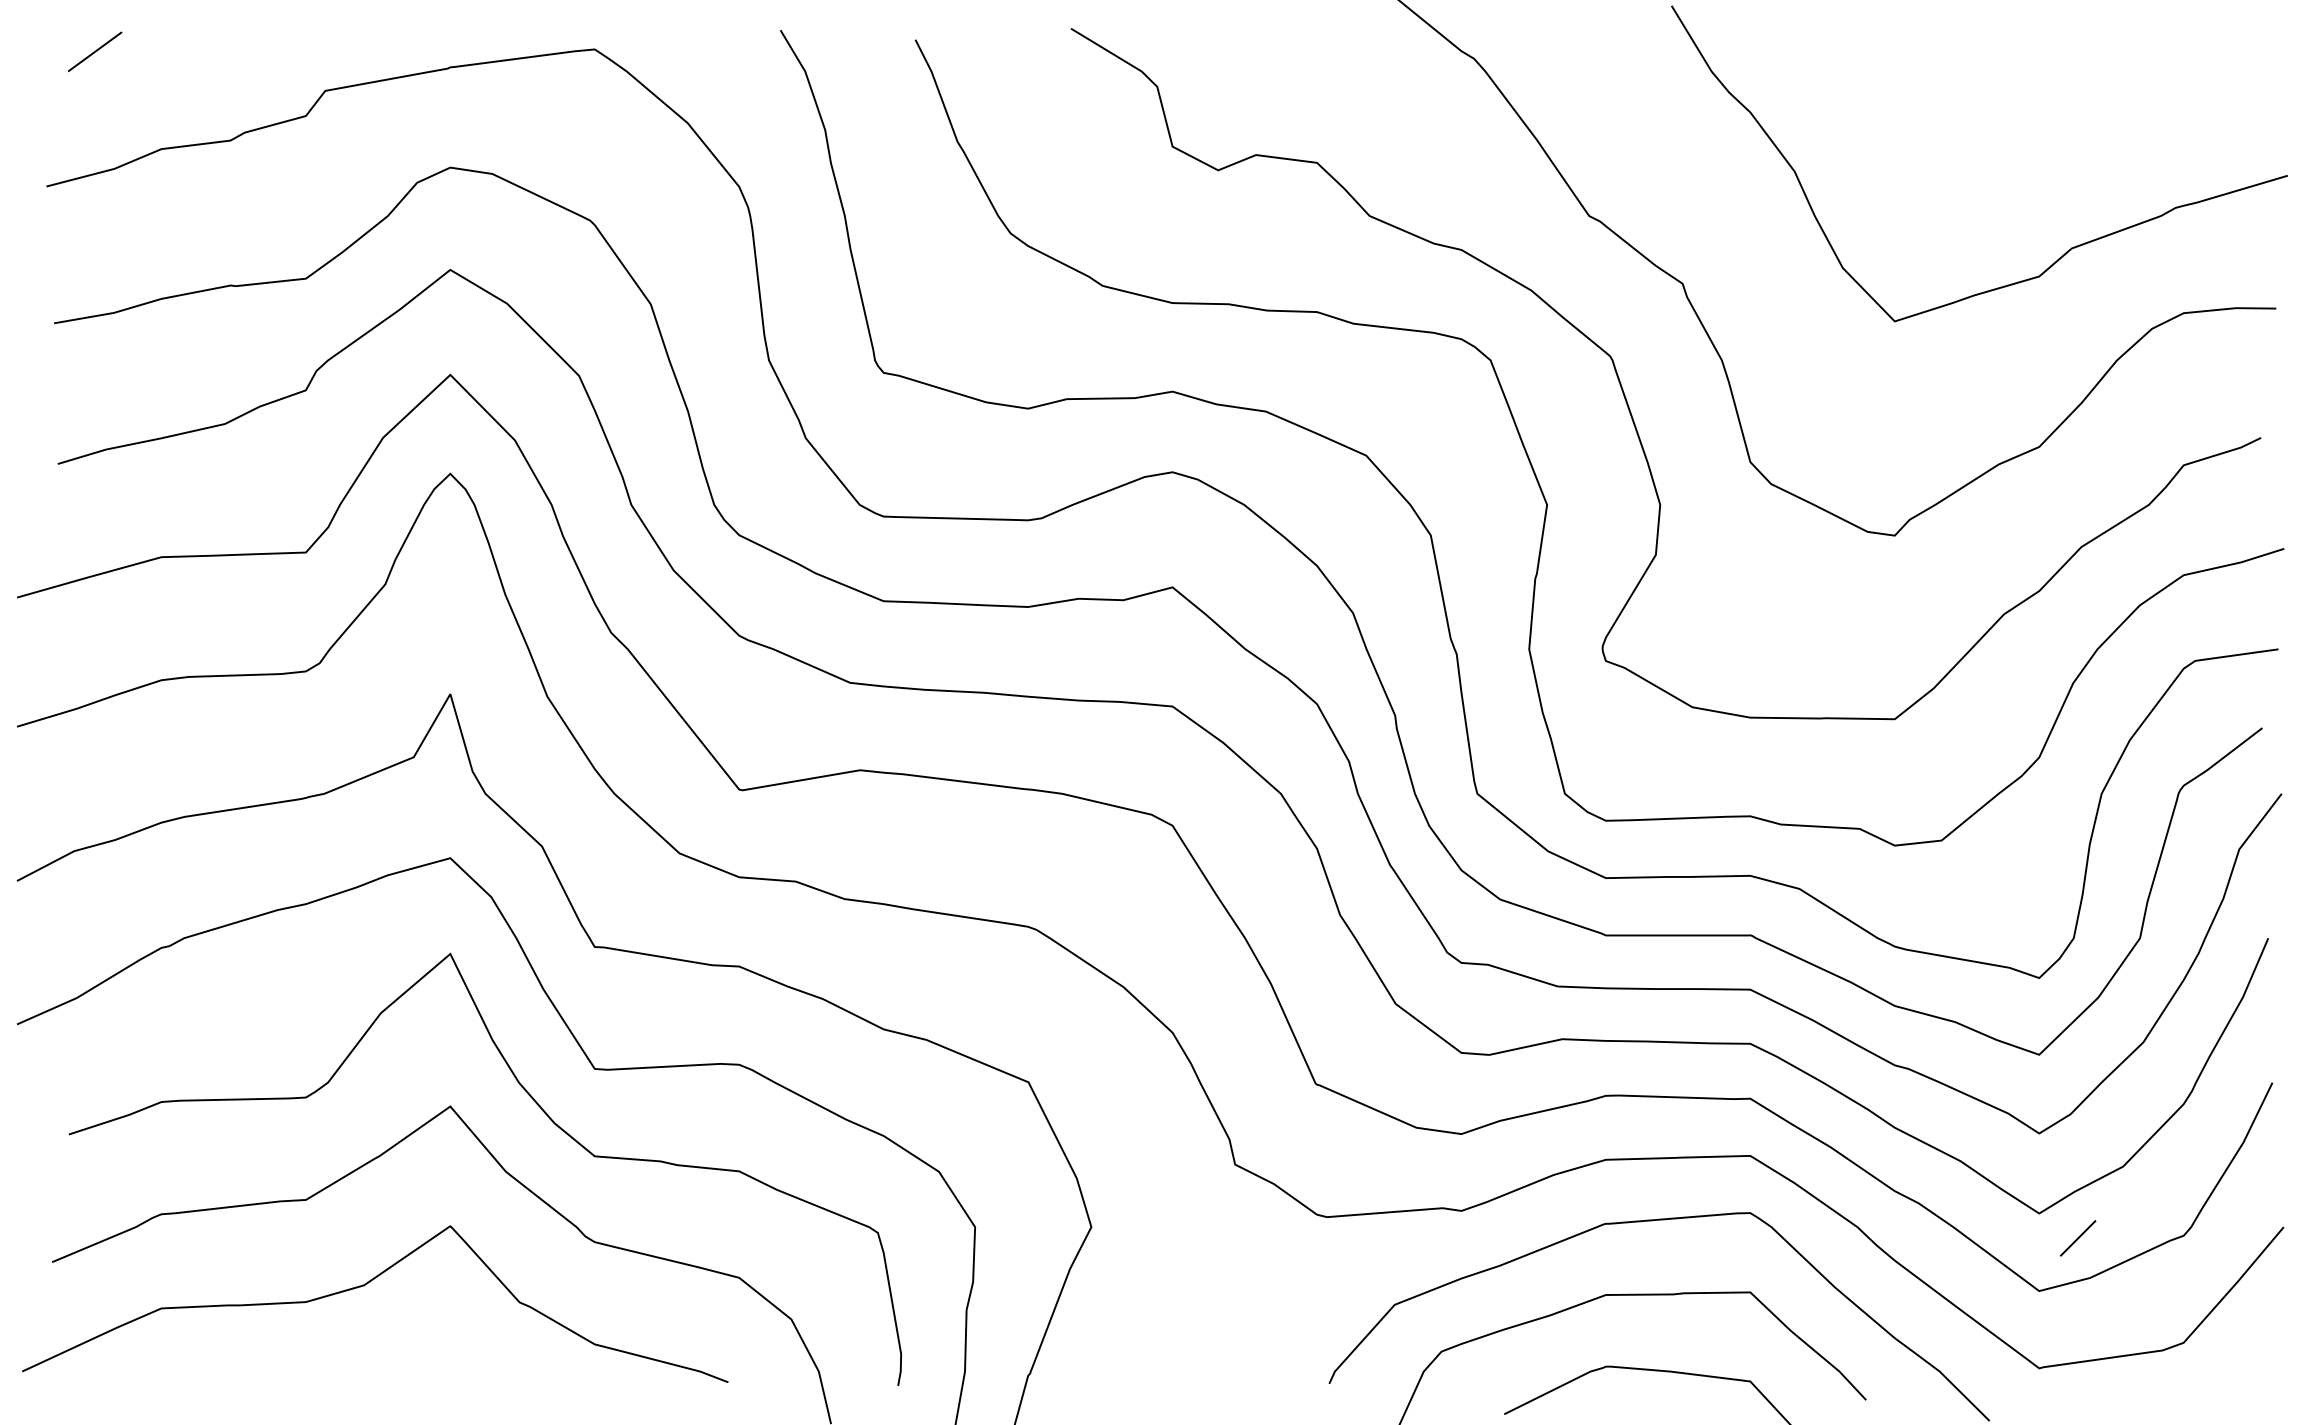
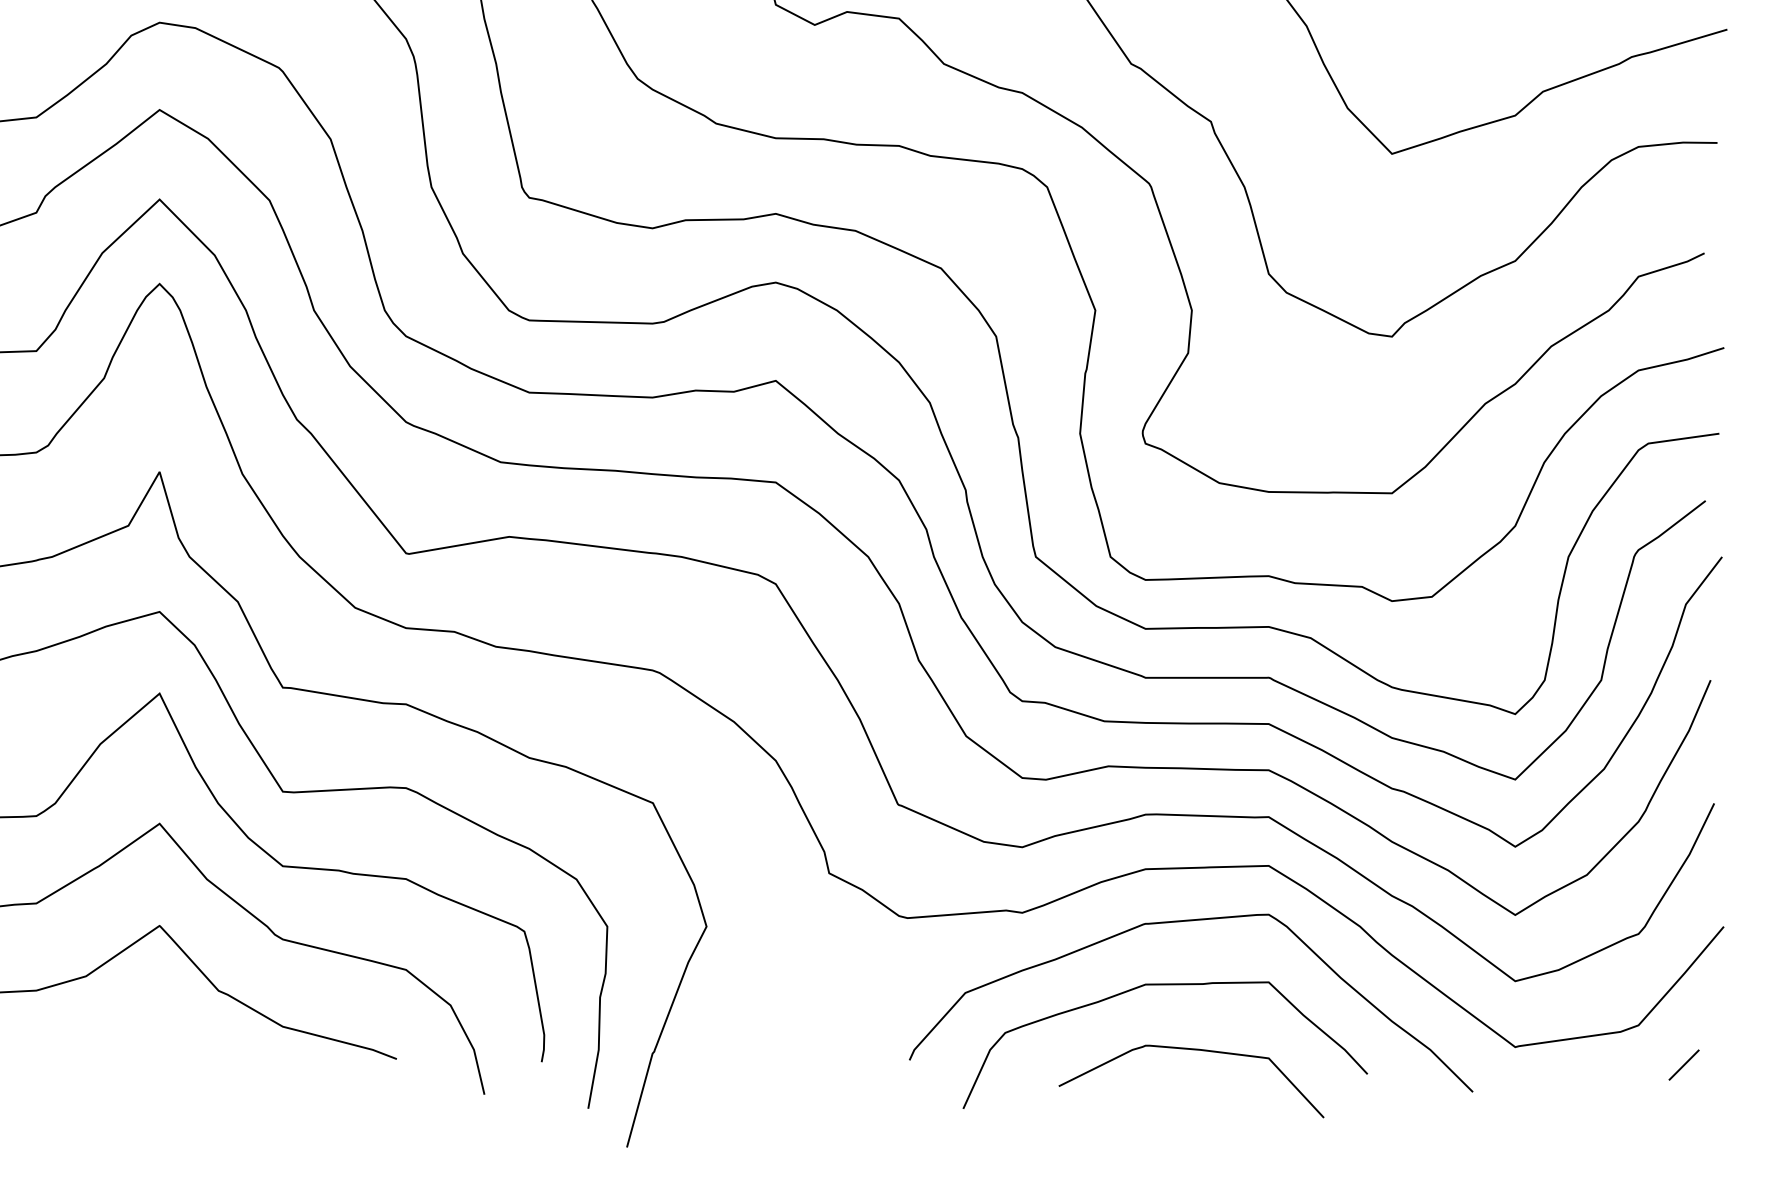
line: (2078, 1238) -> (1684, 1065), moved

